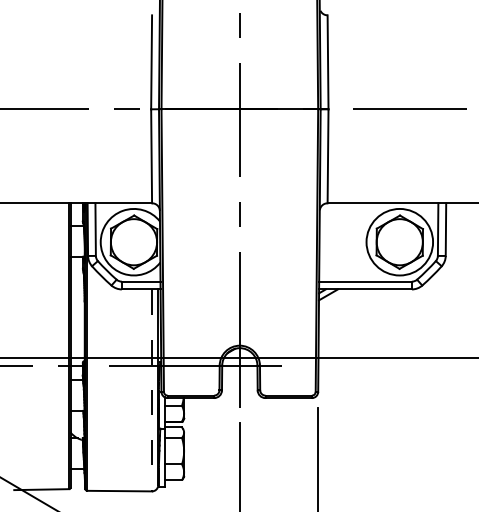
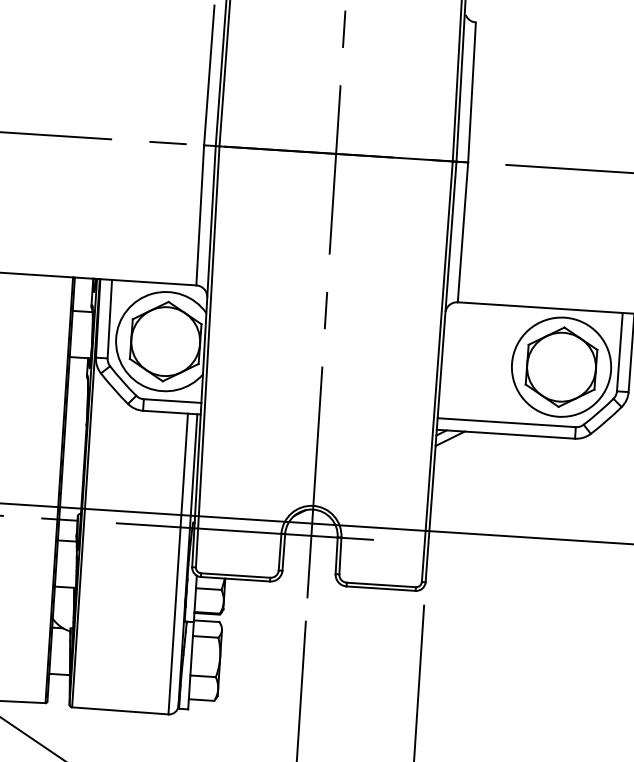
line: (151, 390) -> (177, 564), dashed -> solid

